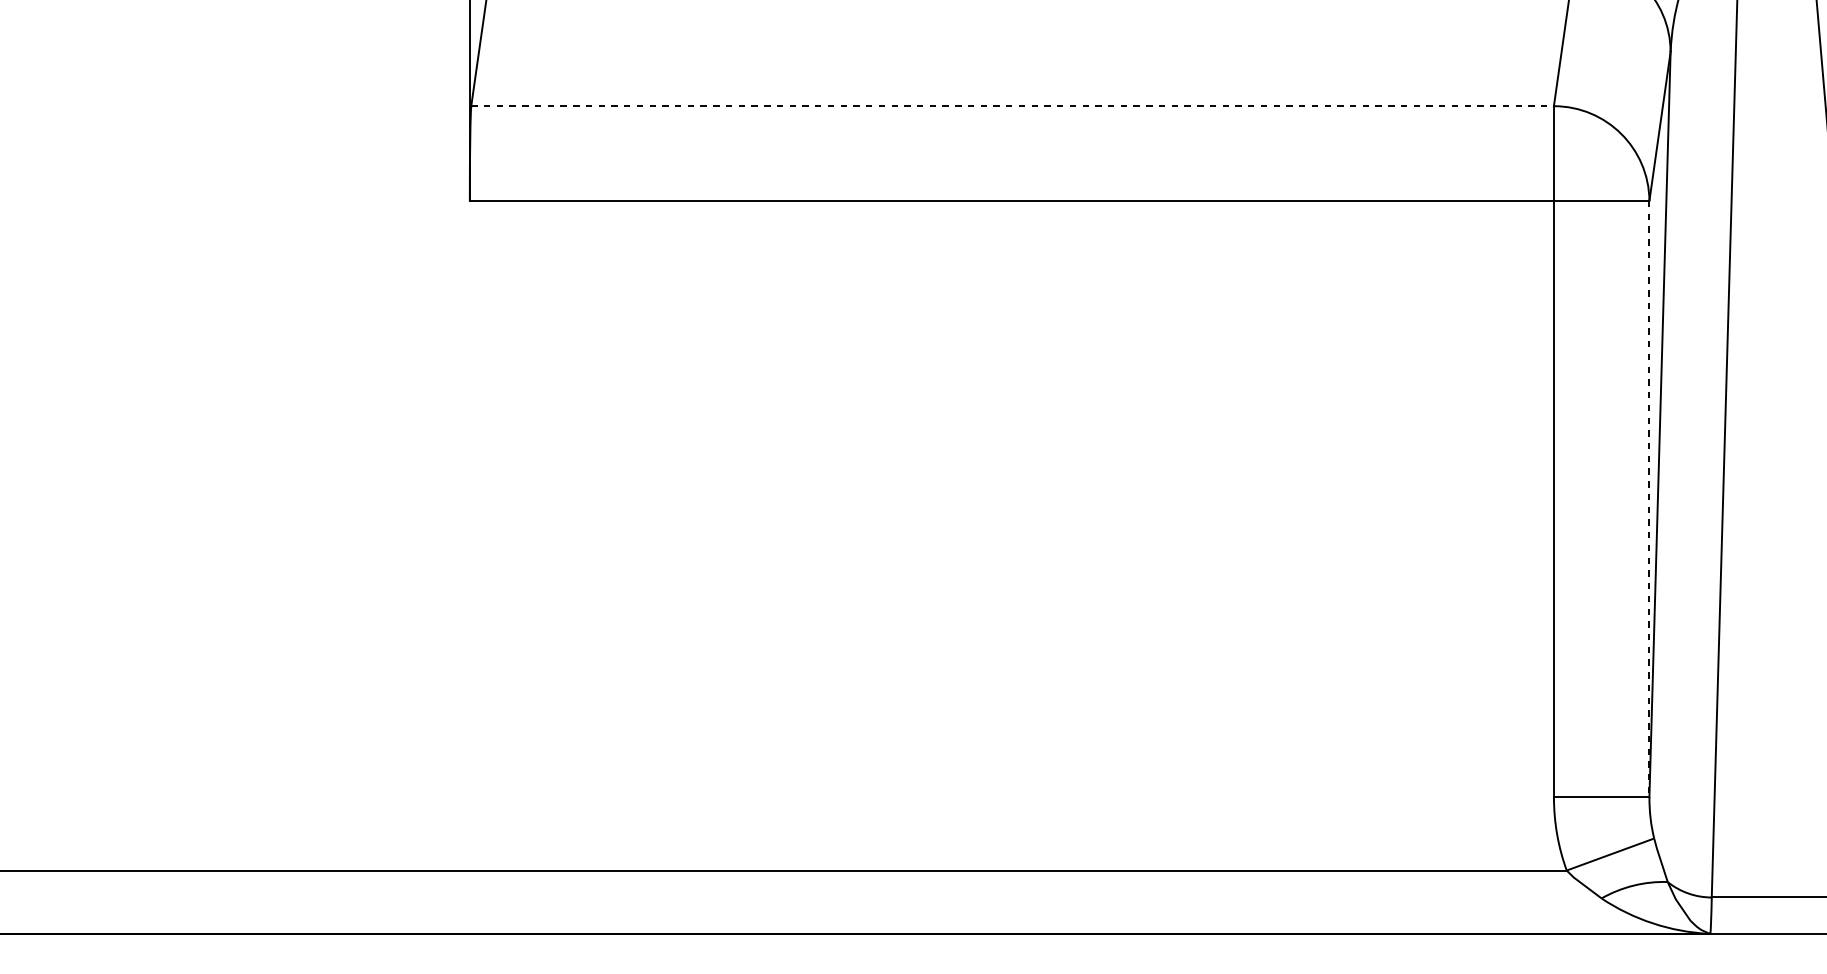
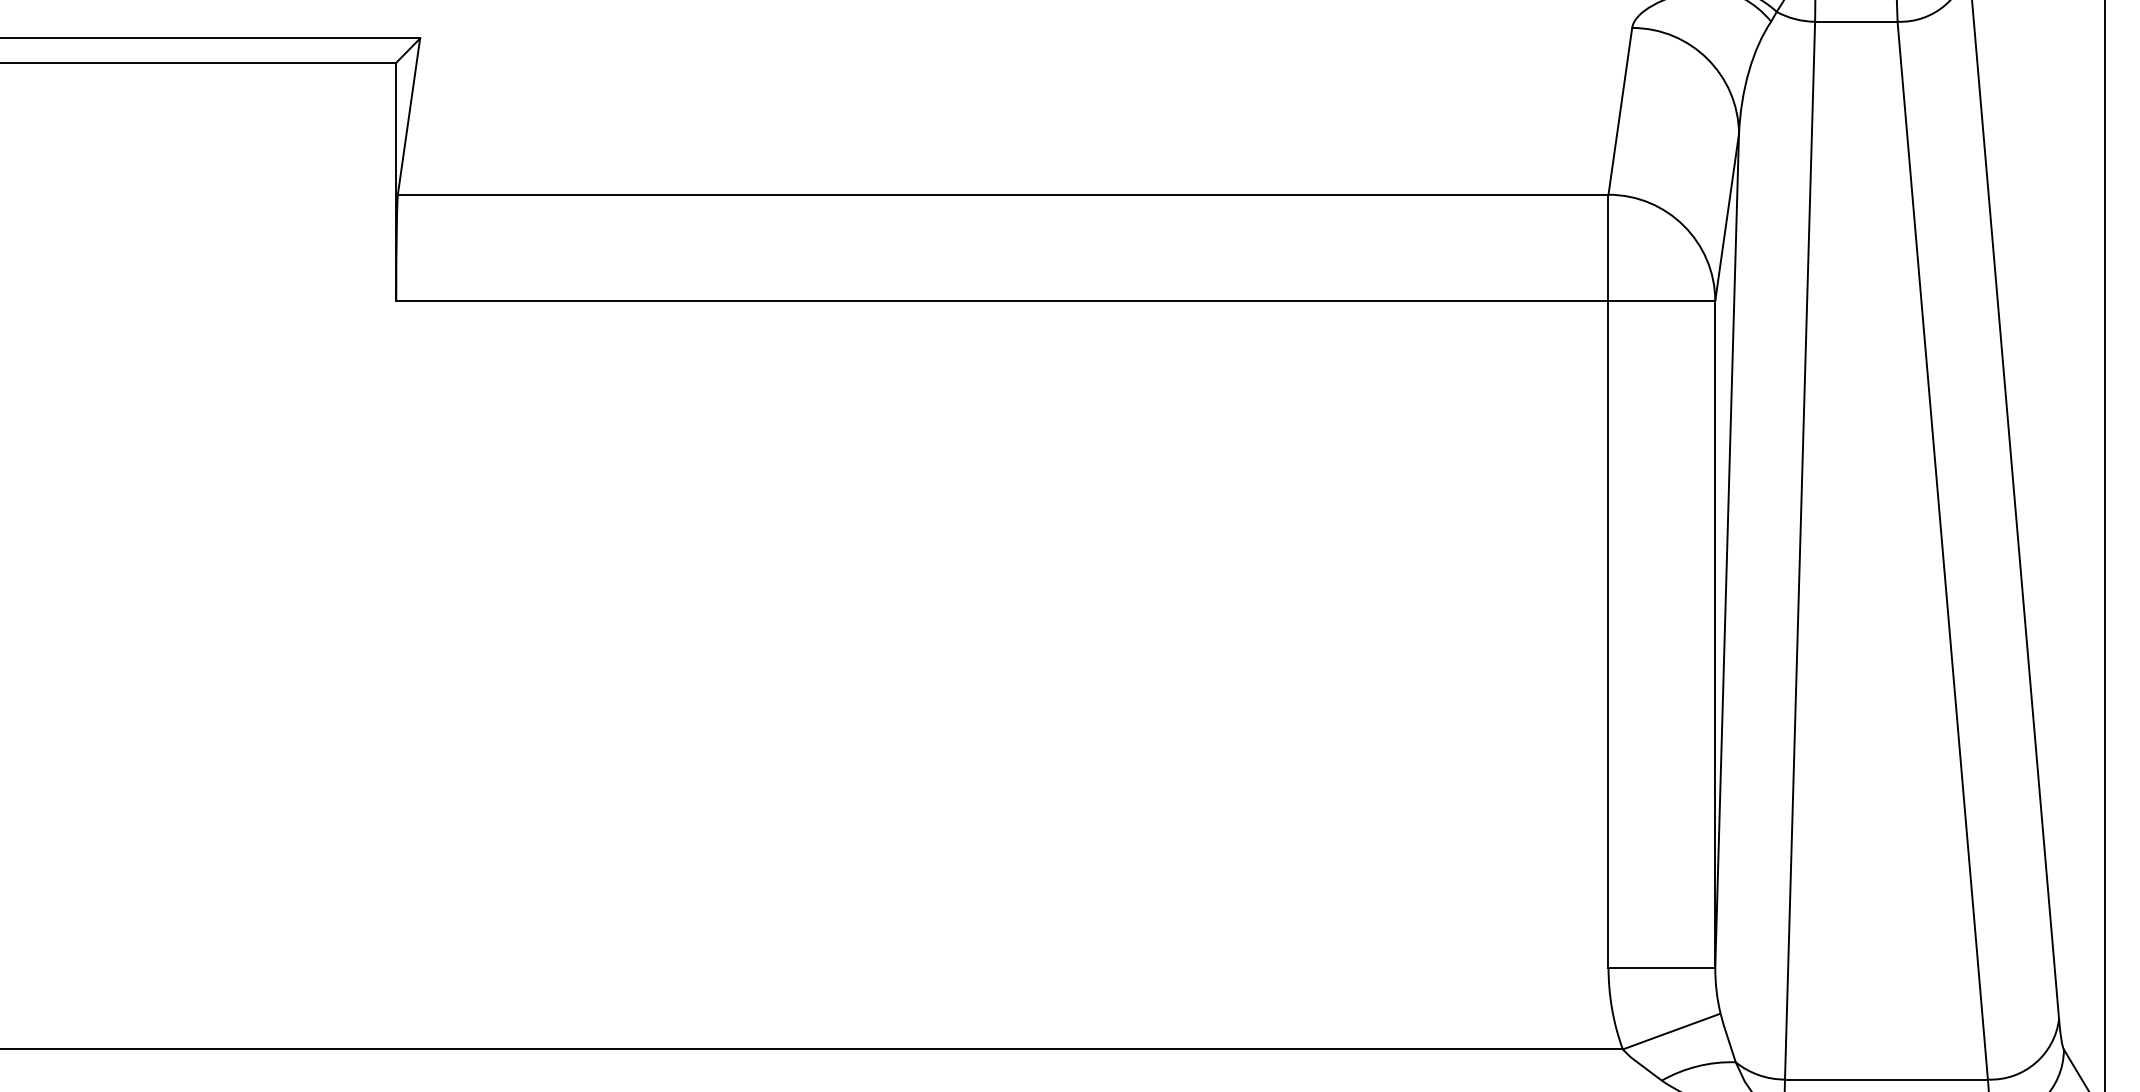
line: (1012, 105) -> (1003, 194), dashed -> solid
line: (1649, 499) -> (1715, 634), dashed -> solid

